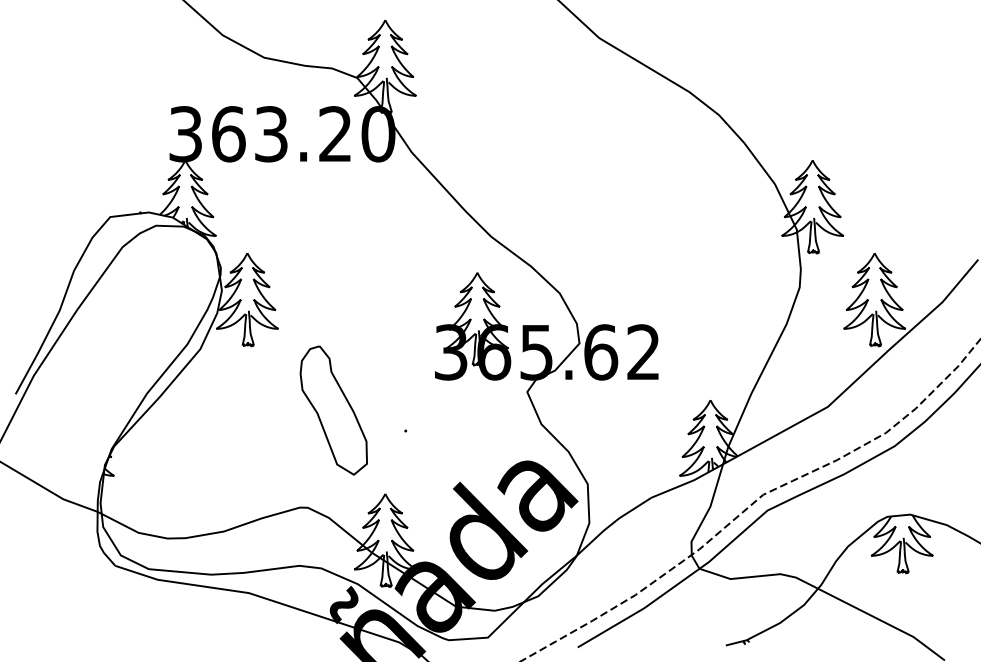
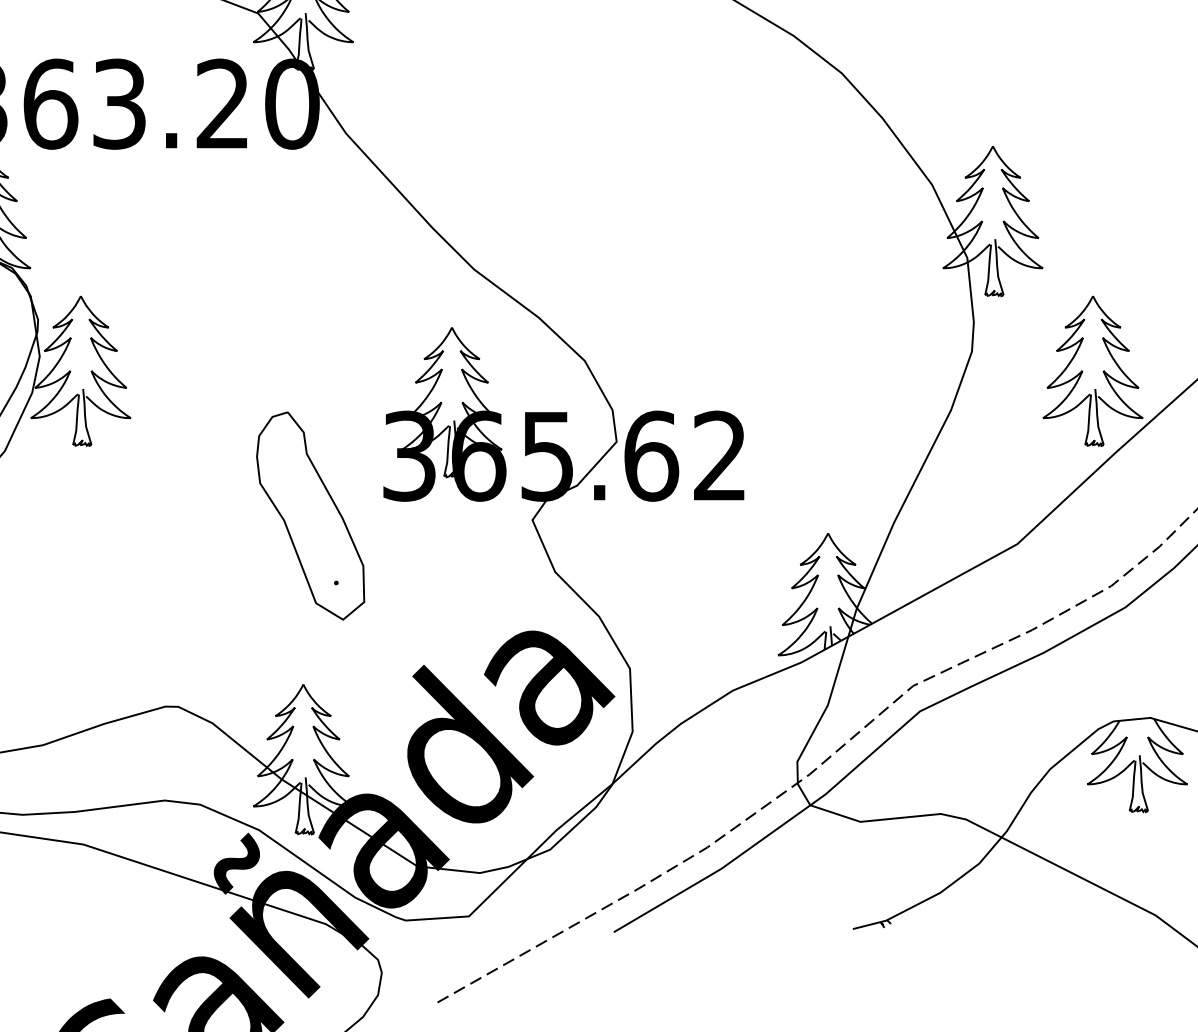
part: (333, 410) -> (310, 516), moved

